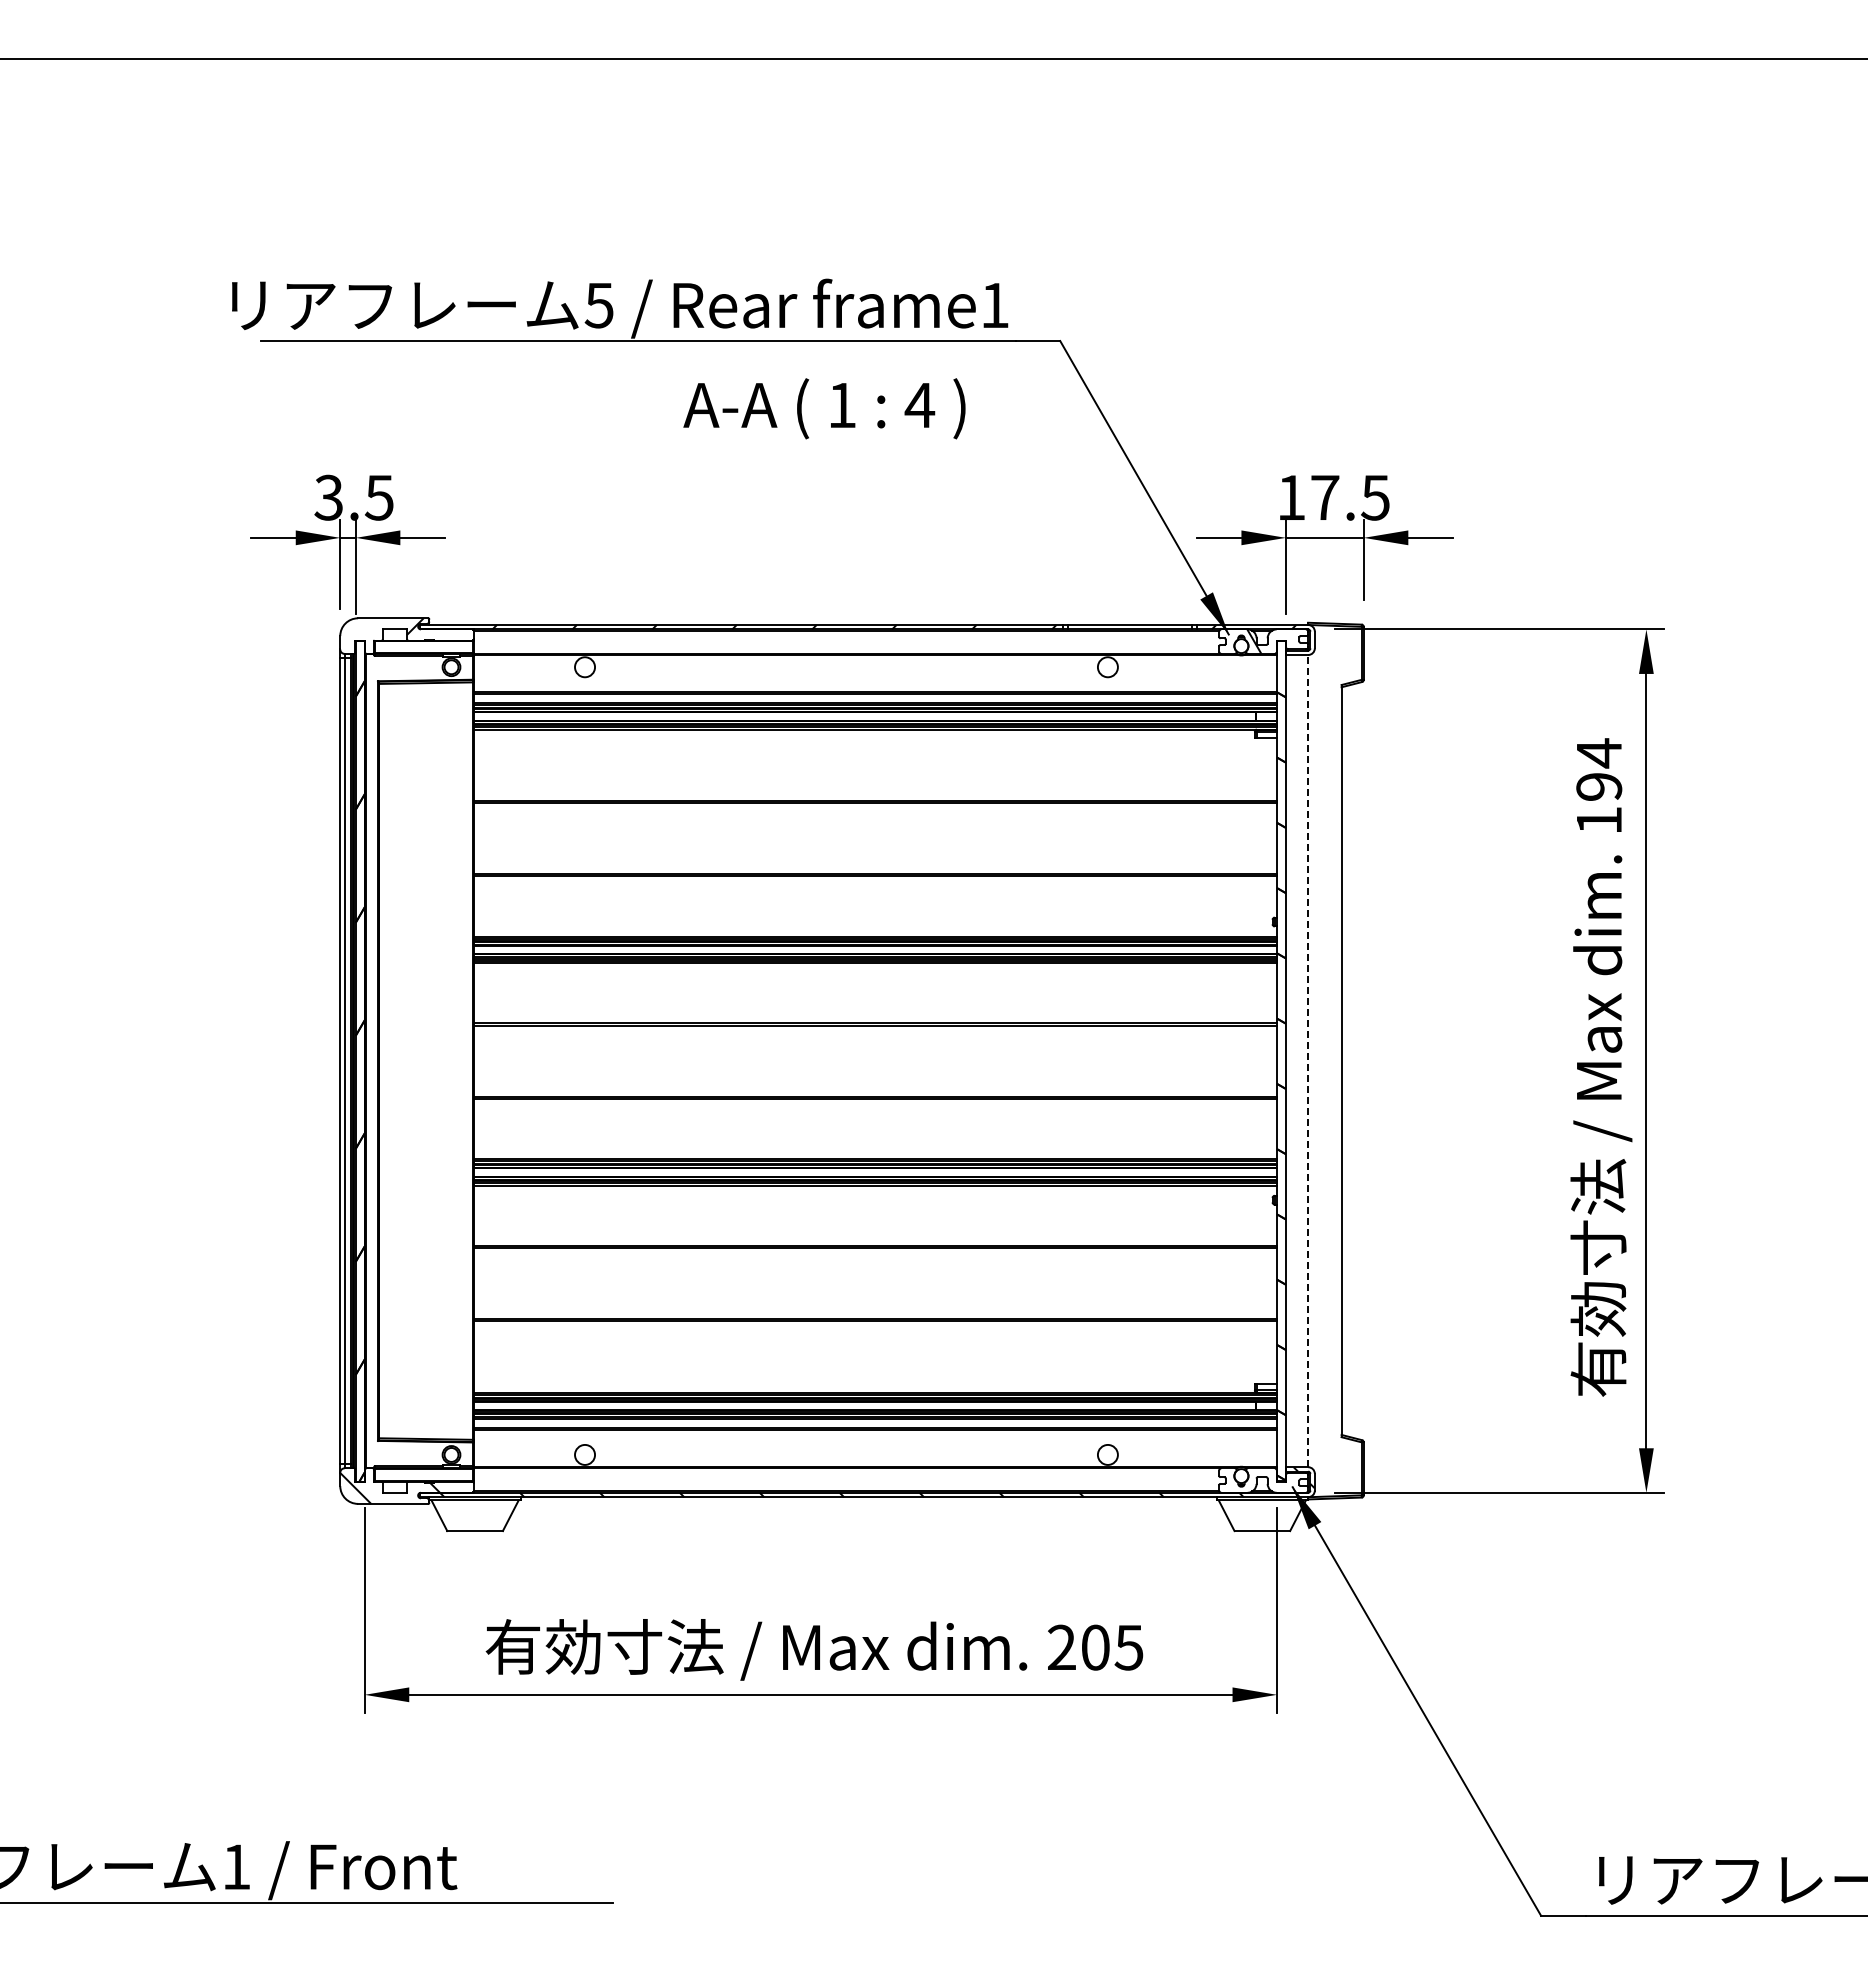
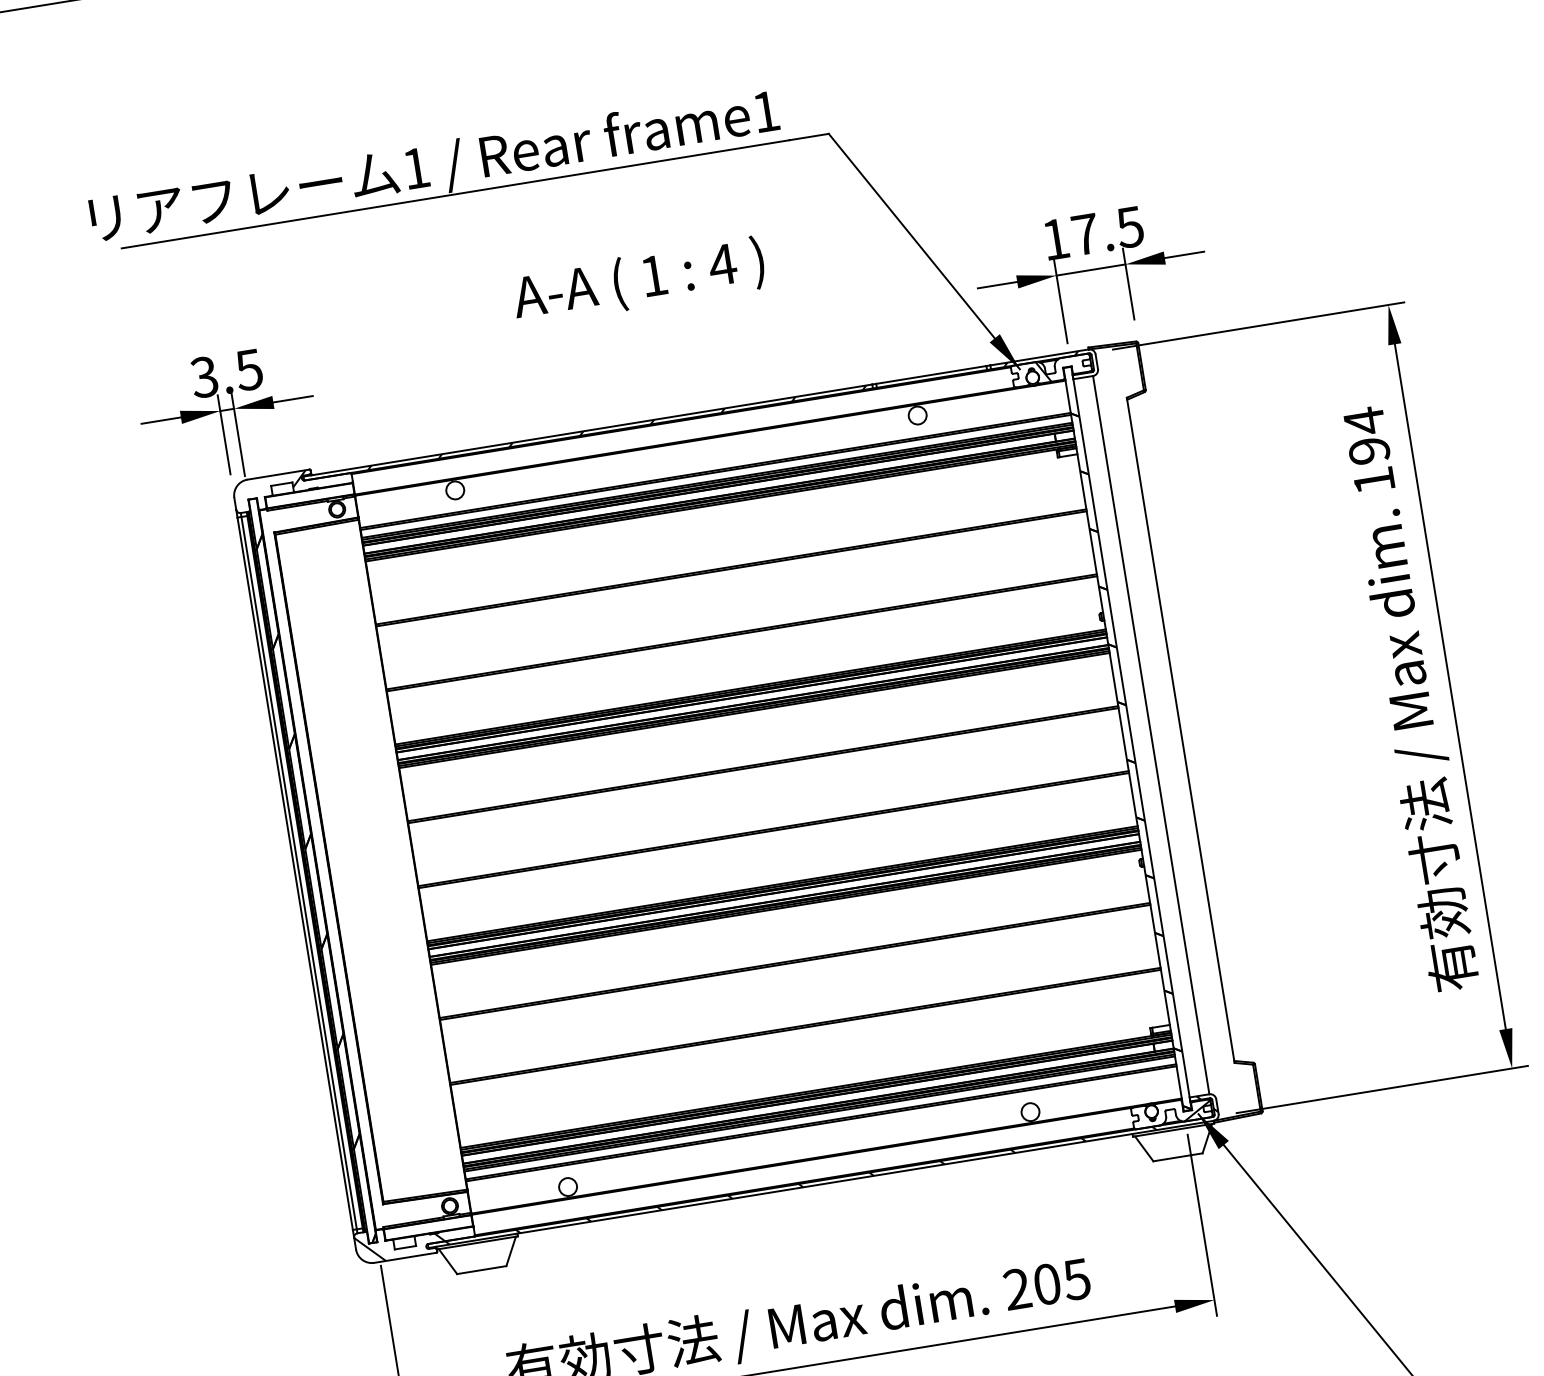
text: (598, 305) -> (415, 168), 5 -> 1
text: (824, 408) -> (638, 281), moved
line: (1308, 1060) -> (1151, 734), dashed -> solid
hatch: (1291, 1483) -> (1196, 1111), added

